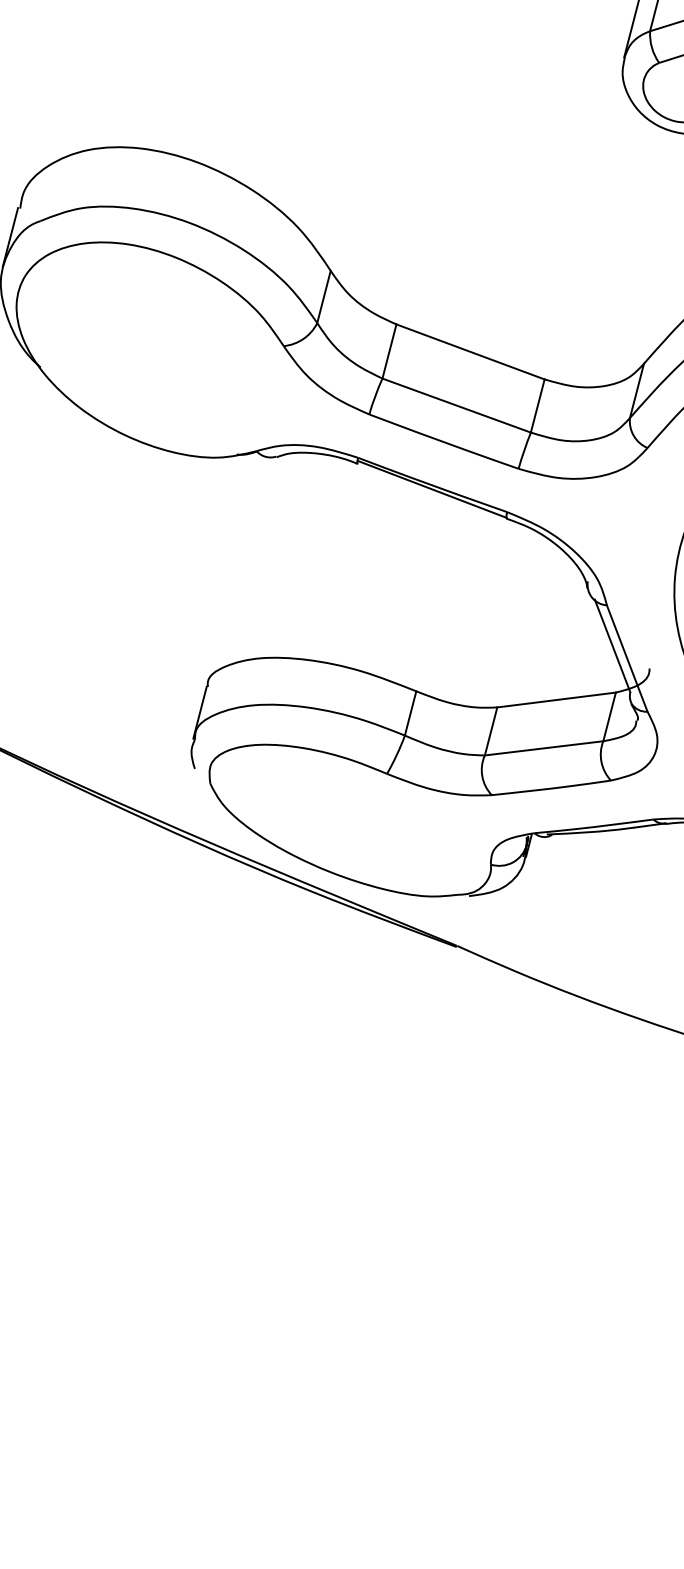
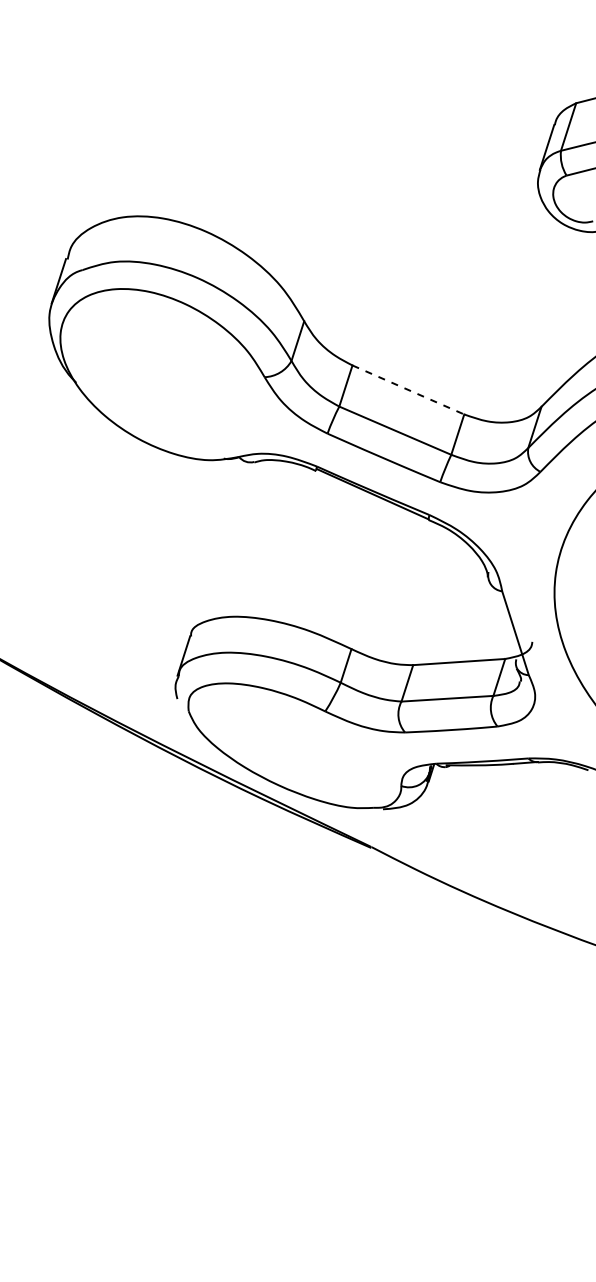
line: (470, 352) -> (408, 390), solid -> dashed
line: (612, 645) -> (504, 622), removed

